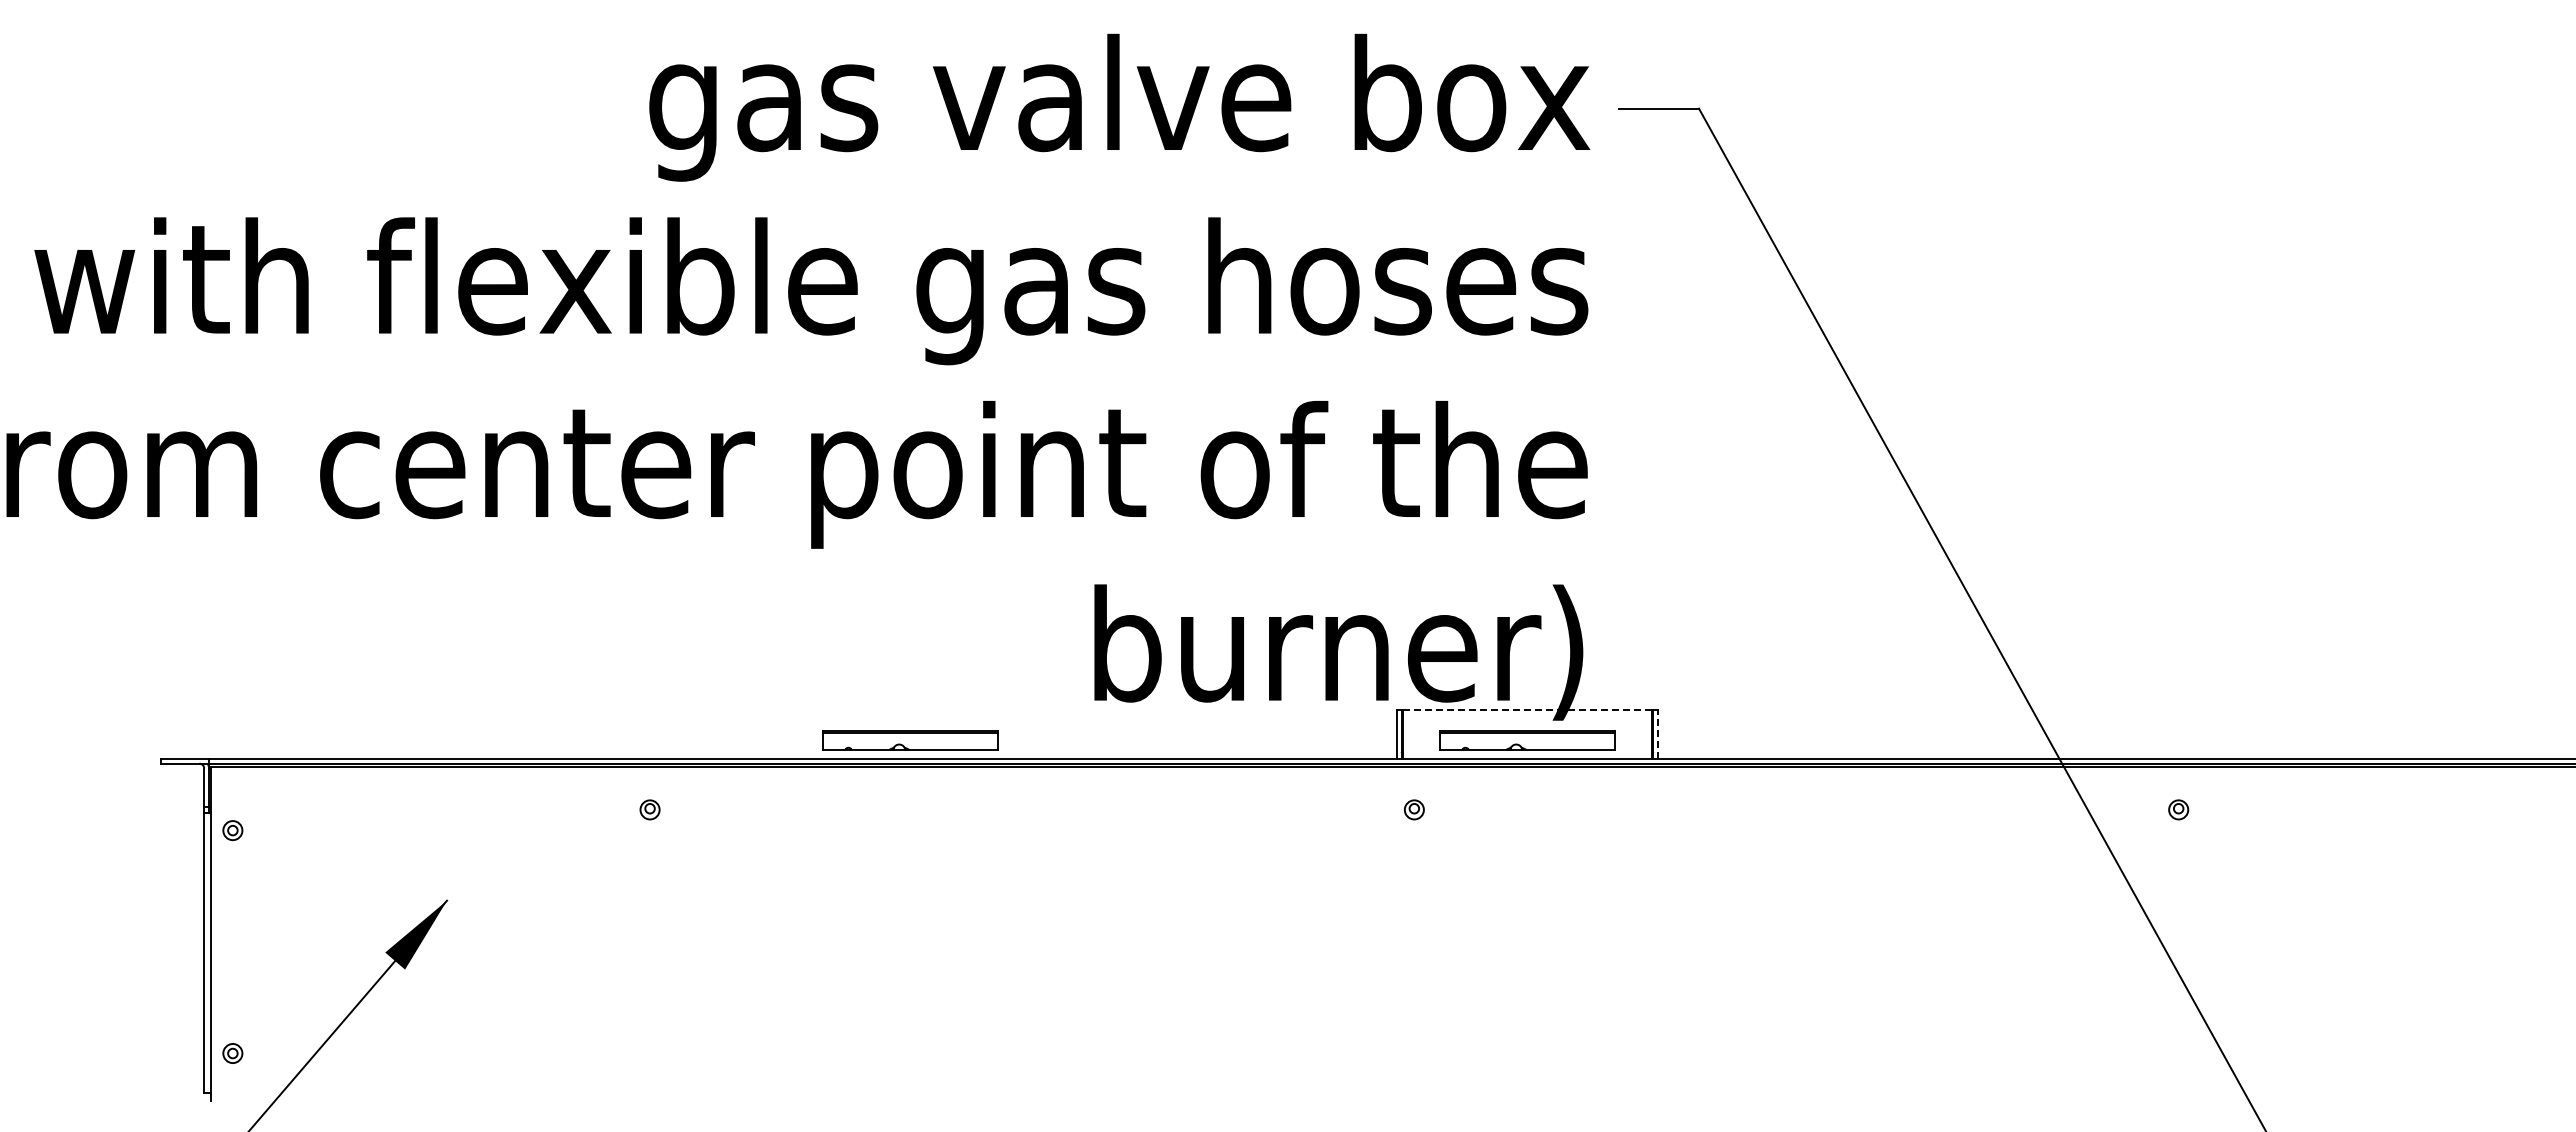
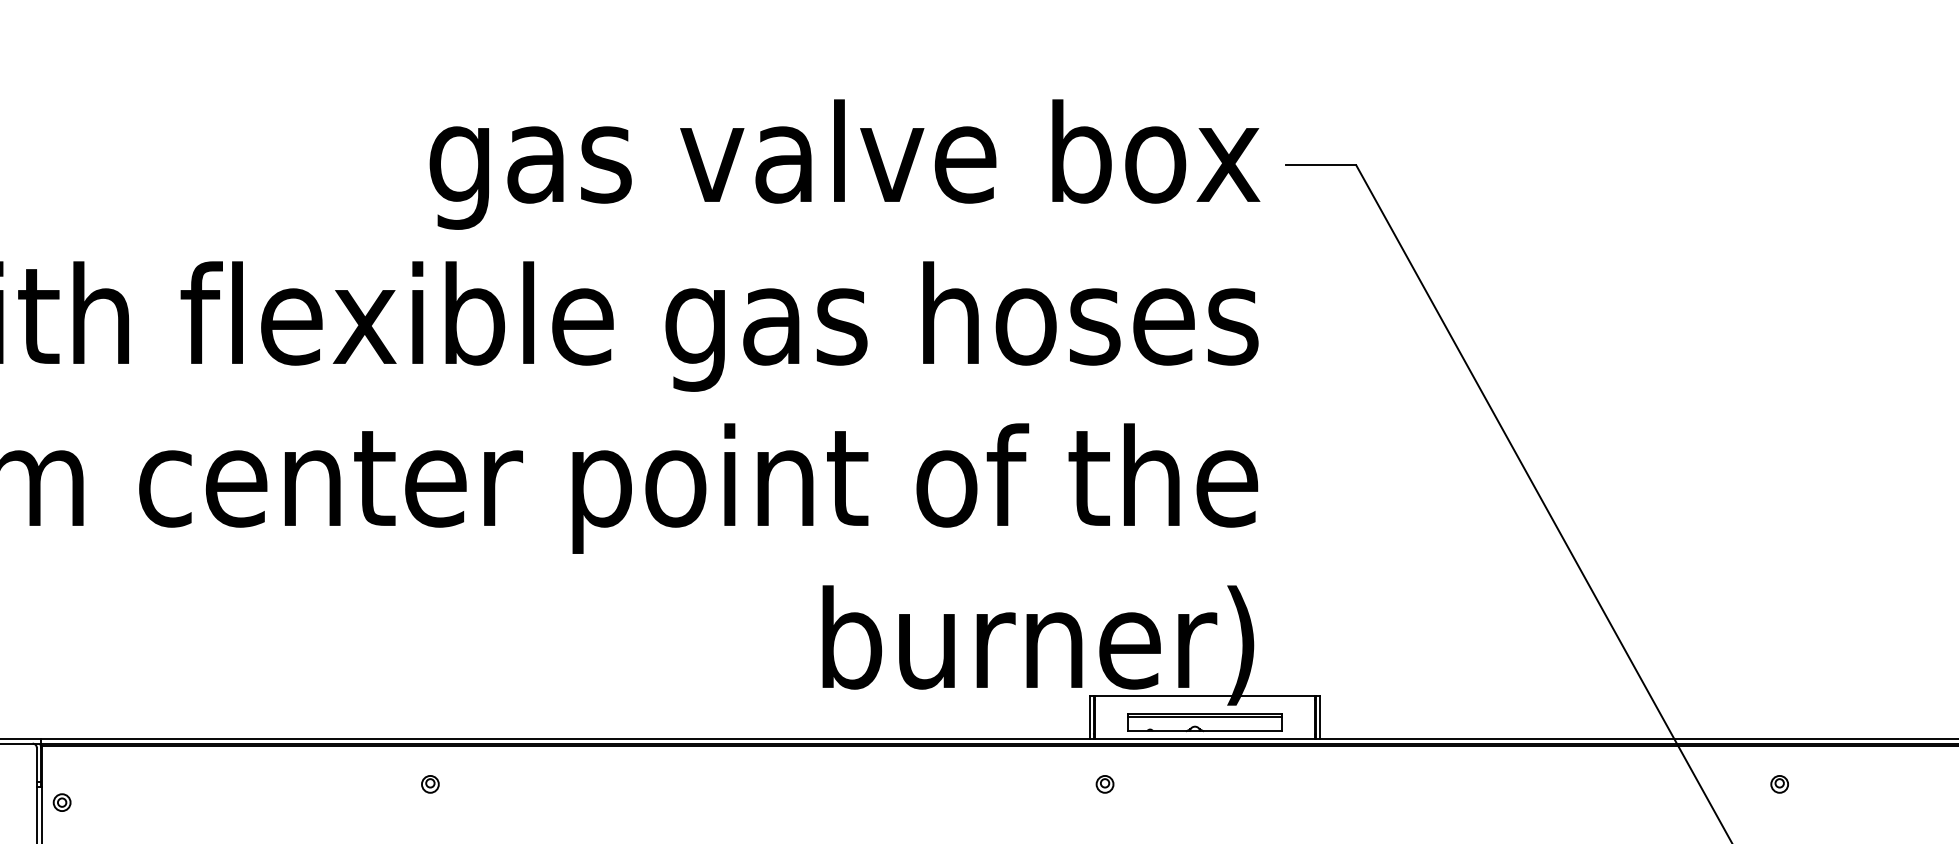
line: (1527, 709) -> (1204, 695), dashed -> solid
line: (1658, 734) -> (1320, 717), dashed -> solid
part: (910, 740) -> (660, 723), removed

